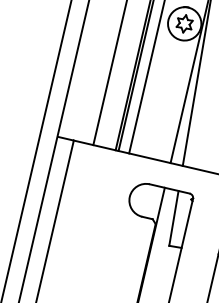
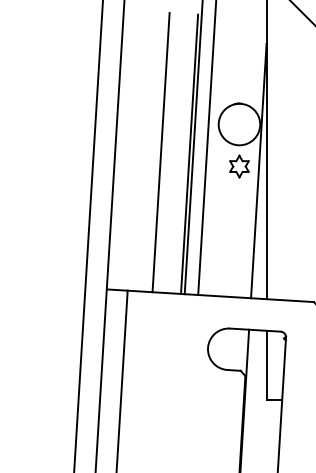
part: (184, 23) -> (239, 166), moved

